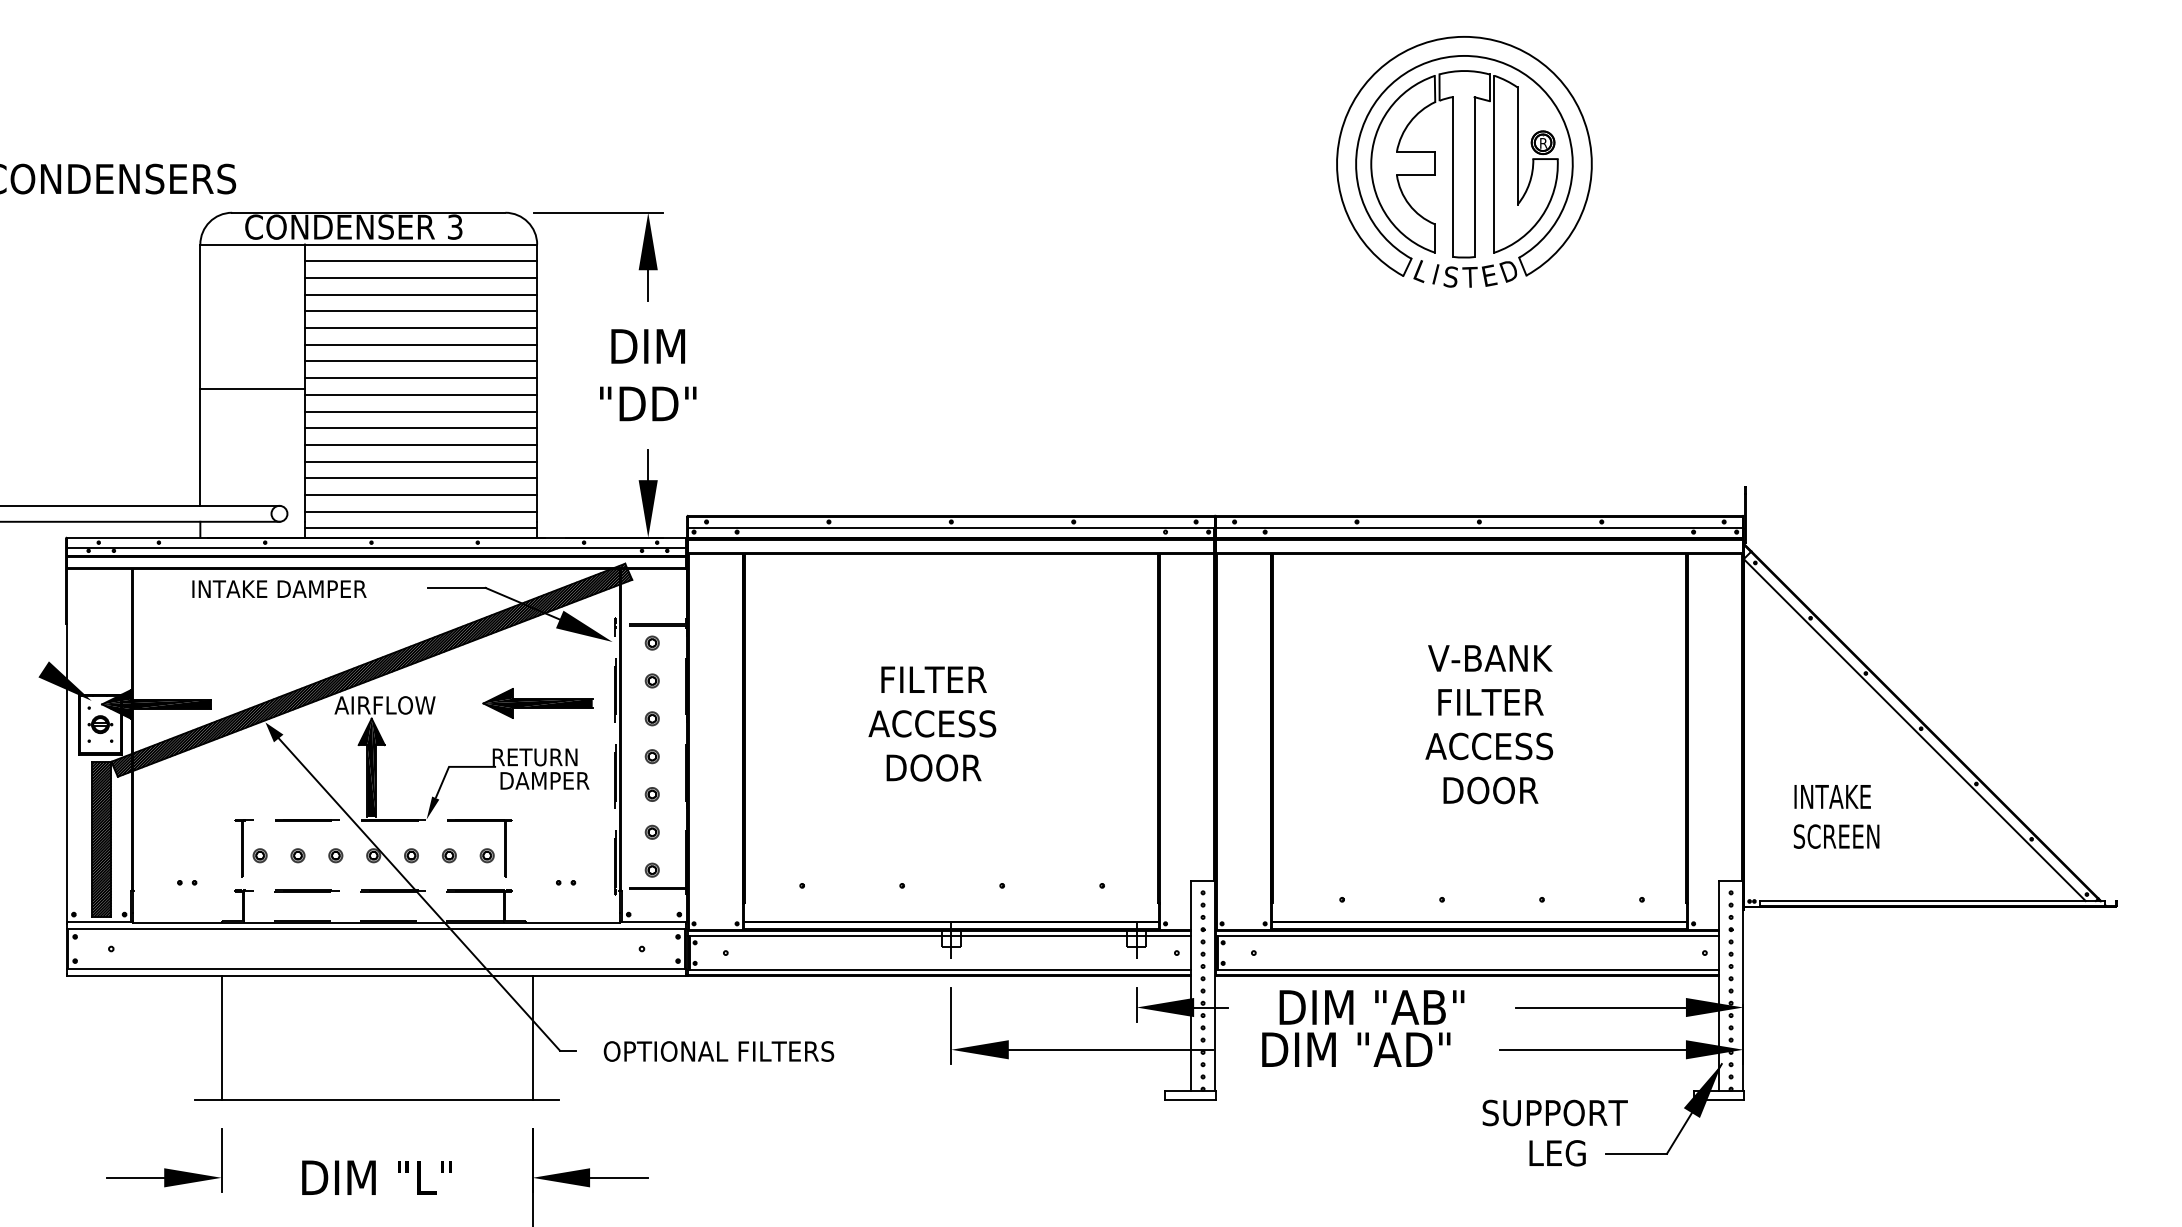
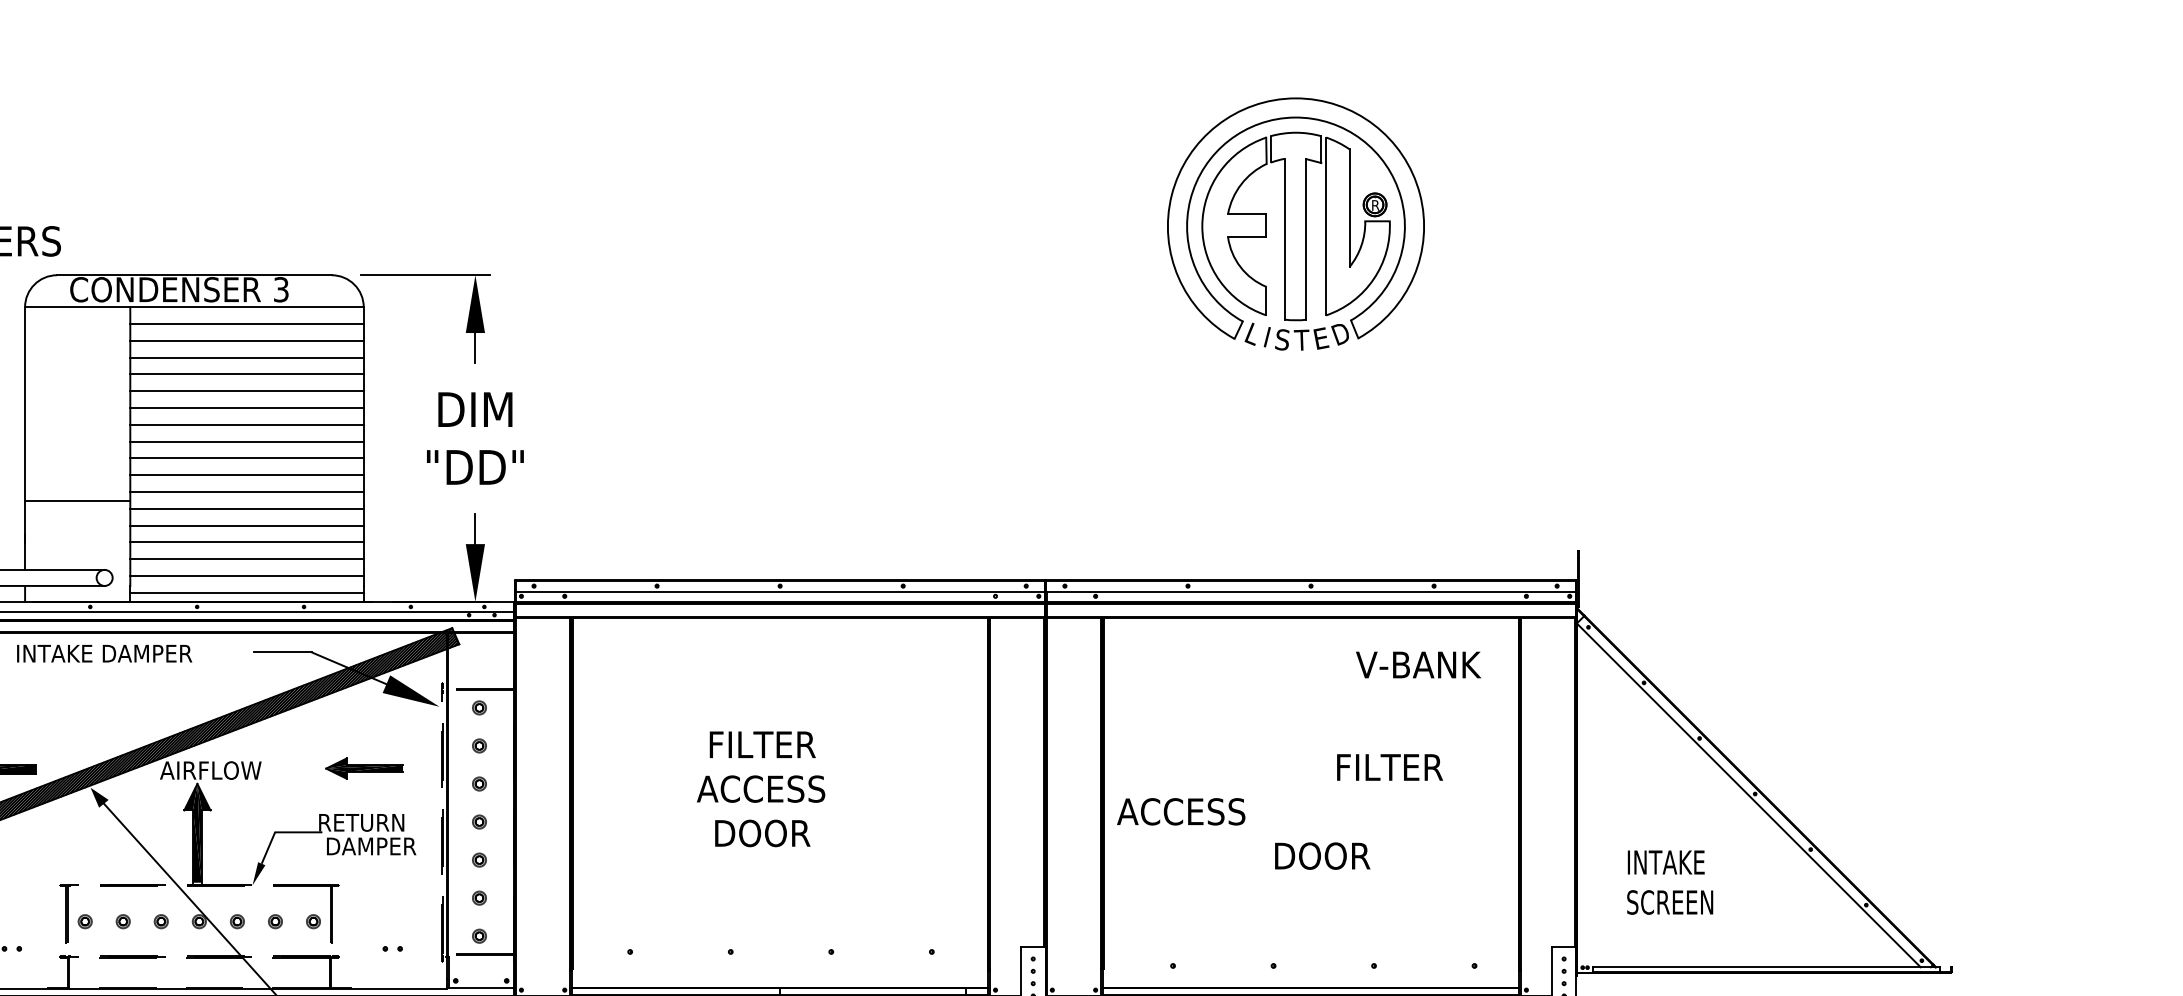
line: (252, 389) -> (77, 501), moved
text: (1490, 658) -> (1418, 665), moved
text: (1490, 702) -> (1389, 767), moved
part: (537, 703) -> (364, 768), size x0.7
text: (1489, 746) -> (1181, 811), moved

